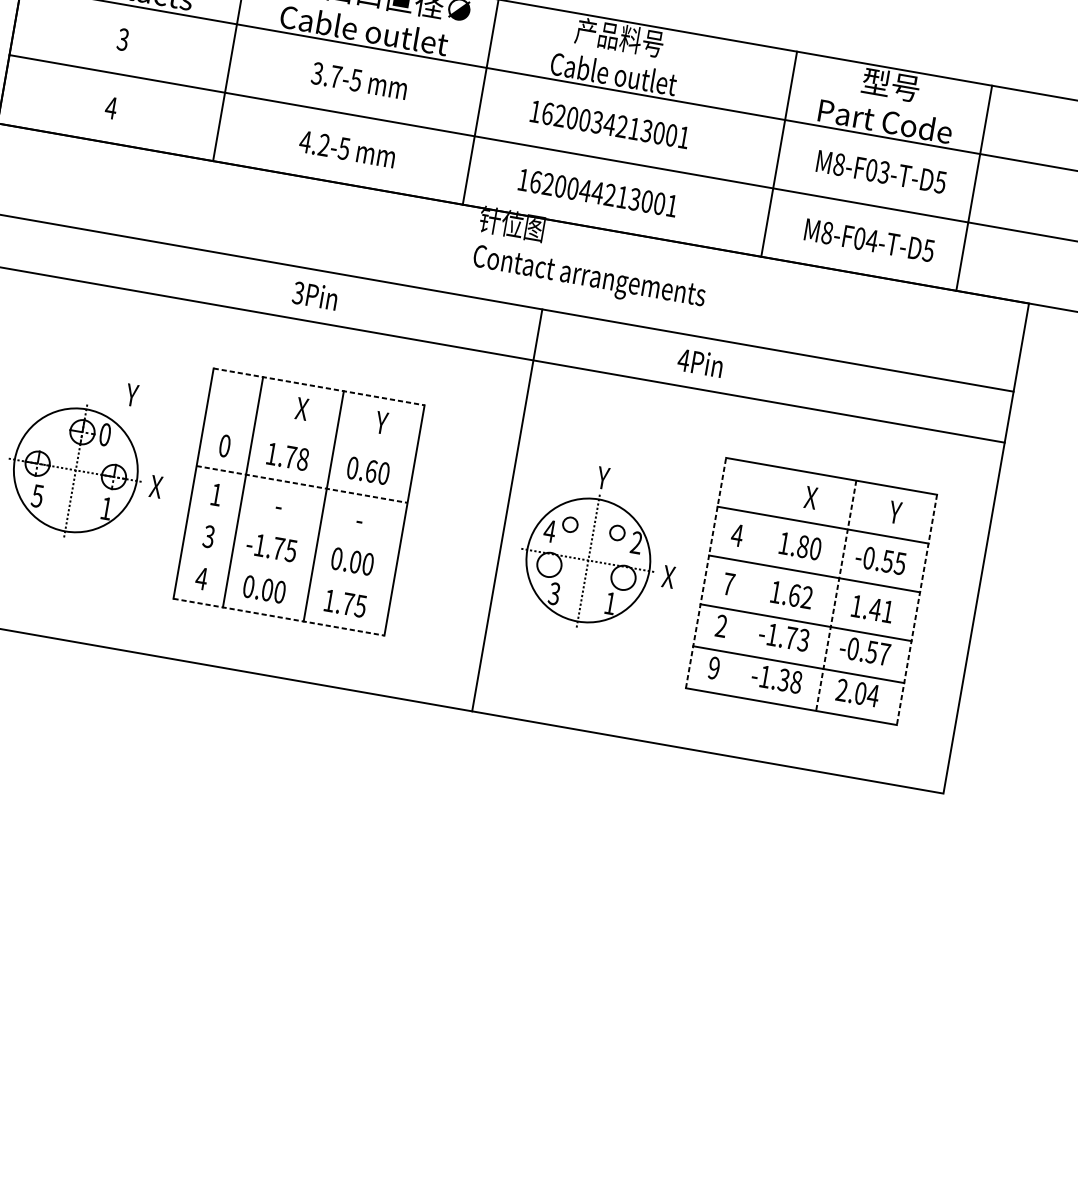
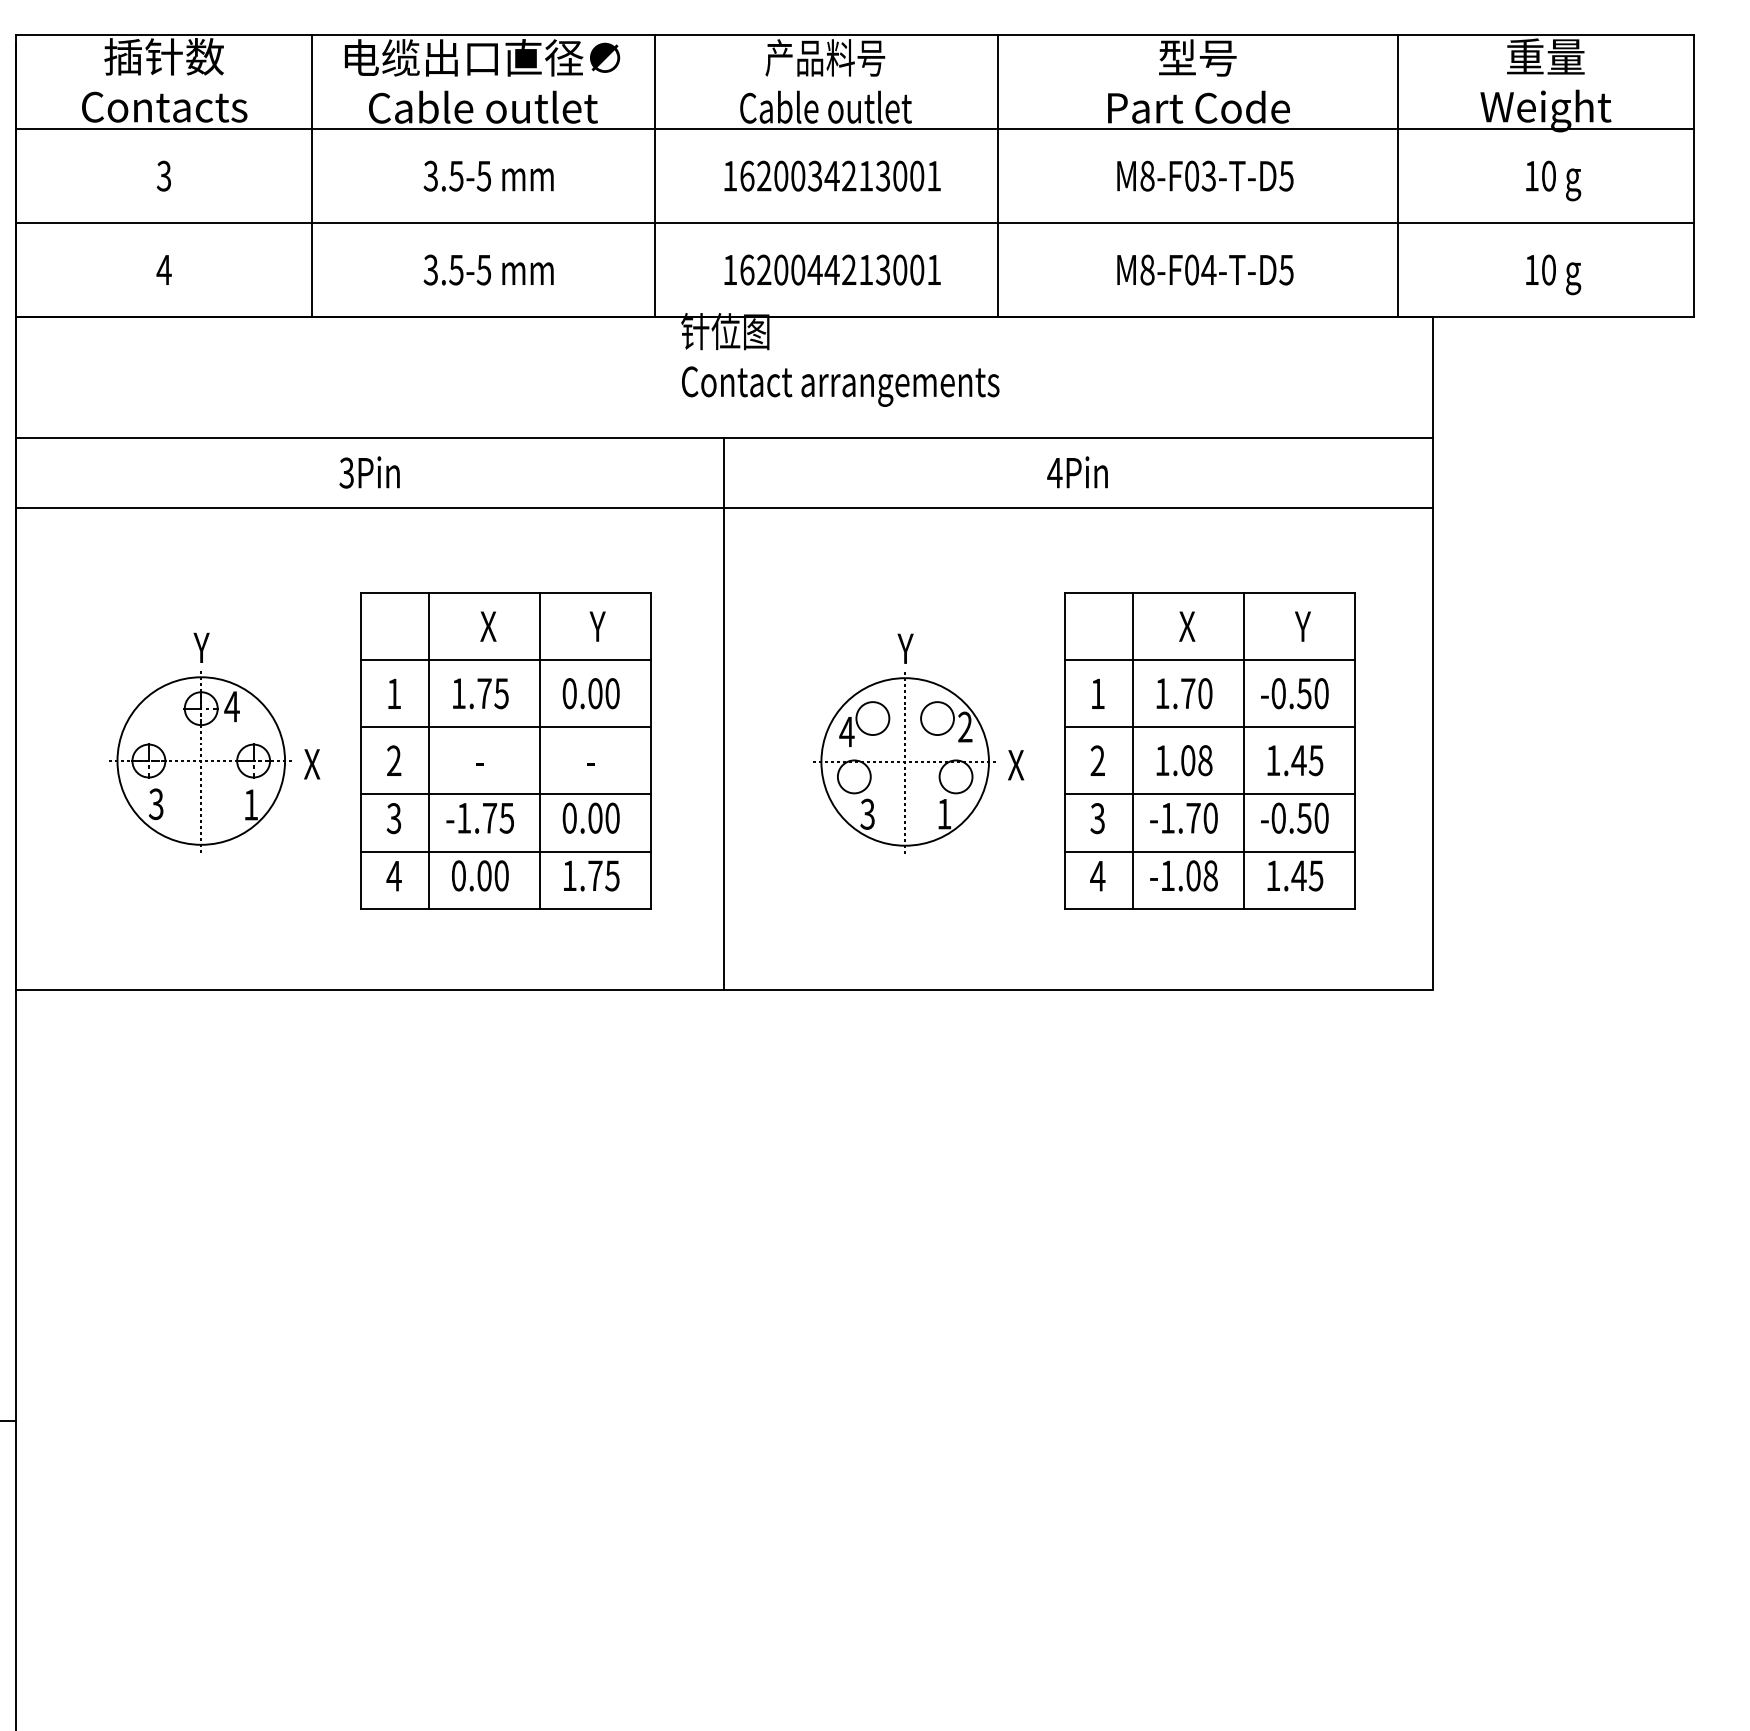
text: (336, 77) -> (456, 176), 3.7-5 -> 3.5-5
text: (314, 143) -> (443, 269), 4.2-5 -> 3.5-5
line: (778, 154) -> (997, 176), moved
line: (973, 188) -> (1397, 176), moved
text: (315, 295) -> (369, 472), moved
text: (700, 362) -> (1077, 472), moved
line: (319, 387) -> (506, 593), dashed -> solid
text: (131, 394) -> (201, 647), moved
text: (104, 434) -> (231, 706), 0 -> 4
line: (310, 435) -> (505, 660), added
text: (225, 445) -> (394, 693), 0 -> 1
text: (303, 459) -> (501, 693), 1.78 -> 1.75
text: (371, 471) -> (595, 693), 0.60 -> 0.00
line: (302, 484) -> (506, 727), dashed -> solid
text: (216, 494) -> (394, 760), 1 -> 2
text: (37, 495) -> (156, 803), 5 -> 3
line: (507, 509) -> (724, 713), moved
circle: (570, 524) -> (872, 718), size x1.67
circle: (617, 532) -> (937, 718), size x1.67
line: (293, 533) -> (505, 794), added
text: (737, 535) -> (1097, 693), 4 -> 1
text: (803, 546) -> (1188, 693), 1.80 -> 1.70
text: (900, 563) -> (1321, 693), -0.55 -> -0.50
line: (705, 572) -> (1064, 750), dashed -> solid
line: (285, 574) -> (505, 851), added
line: (755, 581) -> (1132, 751), added
text: (728, 583) -> (1097, 760), 7 -> 2
line: (836, 595) -> (1243, 751), dashed -> solid
text: (800, 596) -> (1196, 760), 1.62 -> 1.08
line: (916, 609) -> (1354, 751), dashed -> solid
text: (887, 611) -> (1315, 760), 1.41 -> 1.45
line: (279, 617) -> (506, 909), dashed -> solid
text: (721, 626) -> (1097, 818), 2 -> 3
text: (803, 639) -> (1210, 817), -1.73 -> -1.70
text: (884, 653) -> (1321, 817), -0.57 -> -0.50
text: (714, 667) -> (1097, 875), 9 -> 4
text: (783, 679) -> (1193, 875), -1.38 -> -1.08
text: (857, 692) -> (1294, 875), 2.04 -> 1.45

